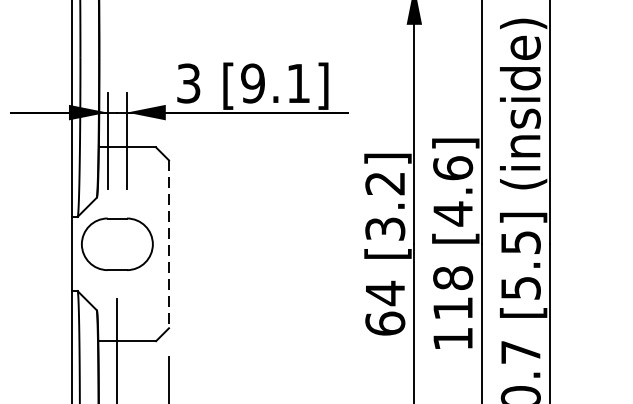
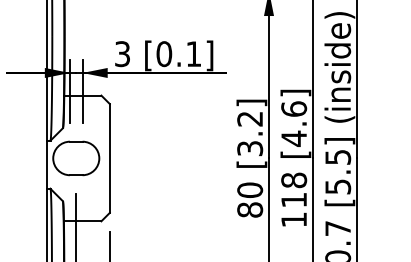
text: (253, 84) -> (164, 54), [9.1] -> [0.1]
line: (168, 244) -> (109, 158), dashed -> solid
text: (385, 307) -> (250, 199), 64 -> 80

